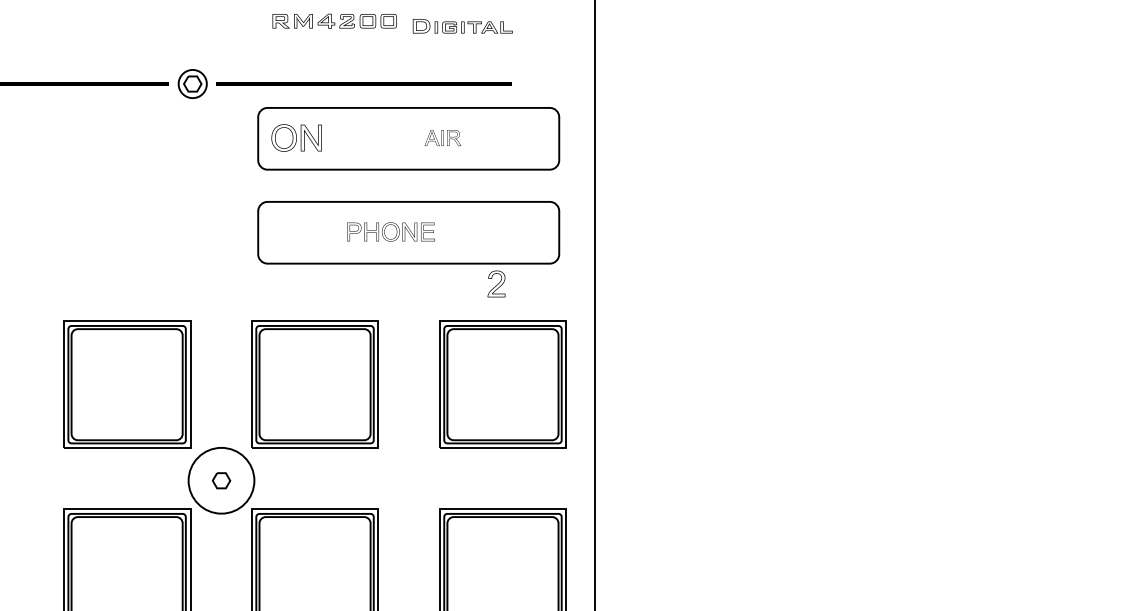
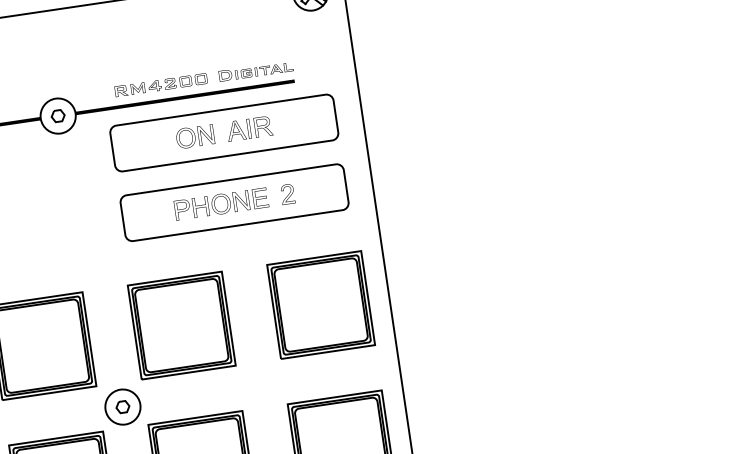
part: (334, 20) -> (160, 84), moved
part: (462, 26) -> (255, 71), moved
circle: (192, 83) -> (57, 115), size x1.67
part: (296, 137) -> (195, 136), moved
part: (442, 137) -> (249, 128), size x1.67
part: (390, 231) -> (220, 203), size x1.43
part: (496, 283) -> (287, 193), moved
circle: (221, 480) -> (122, 406), size x0.71

